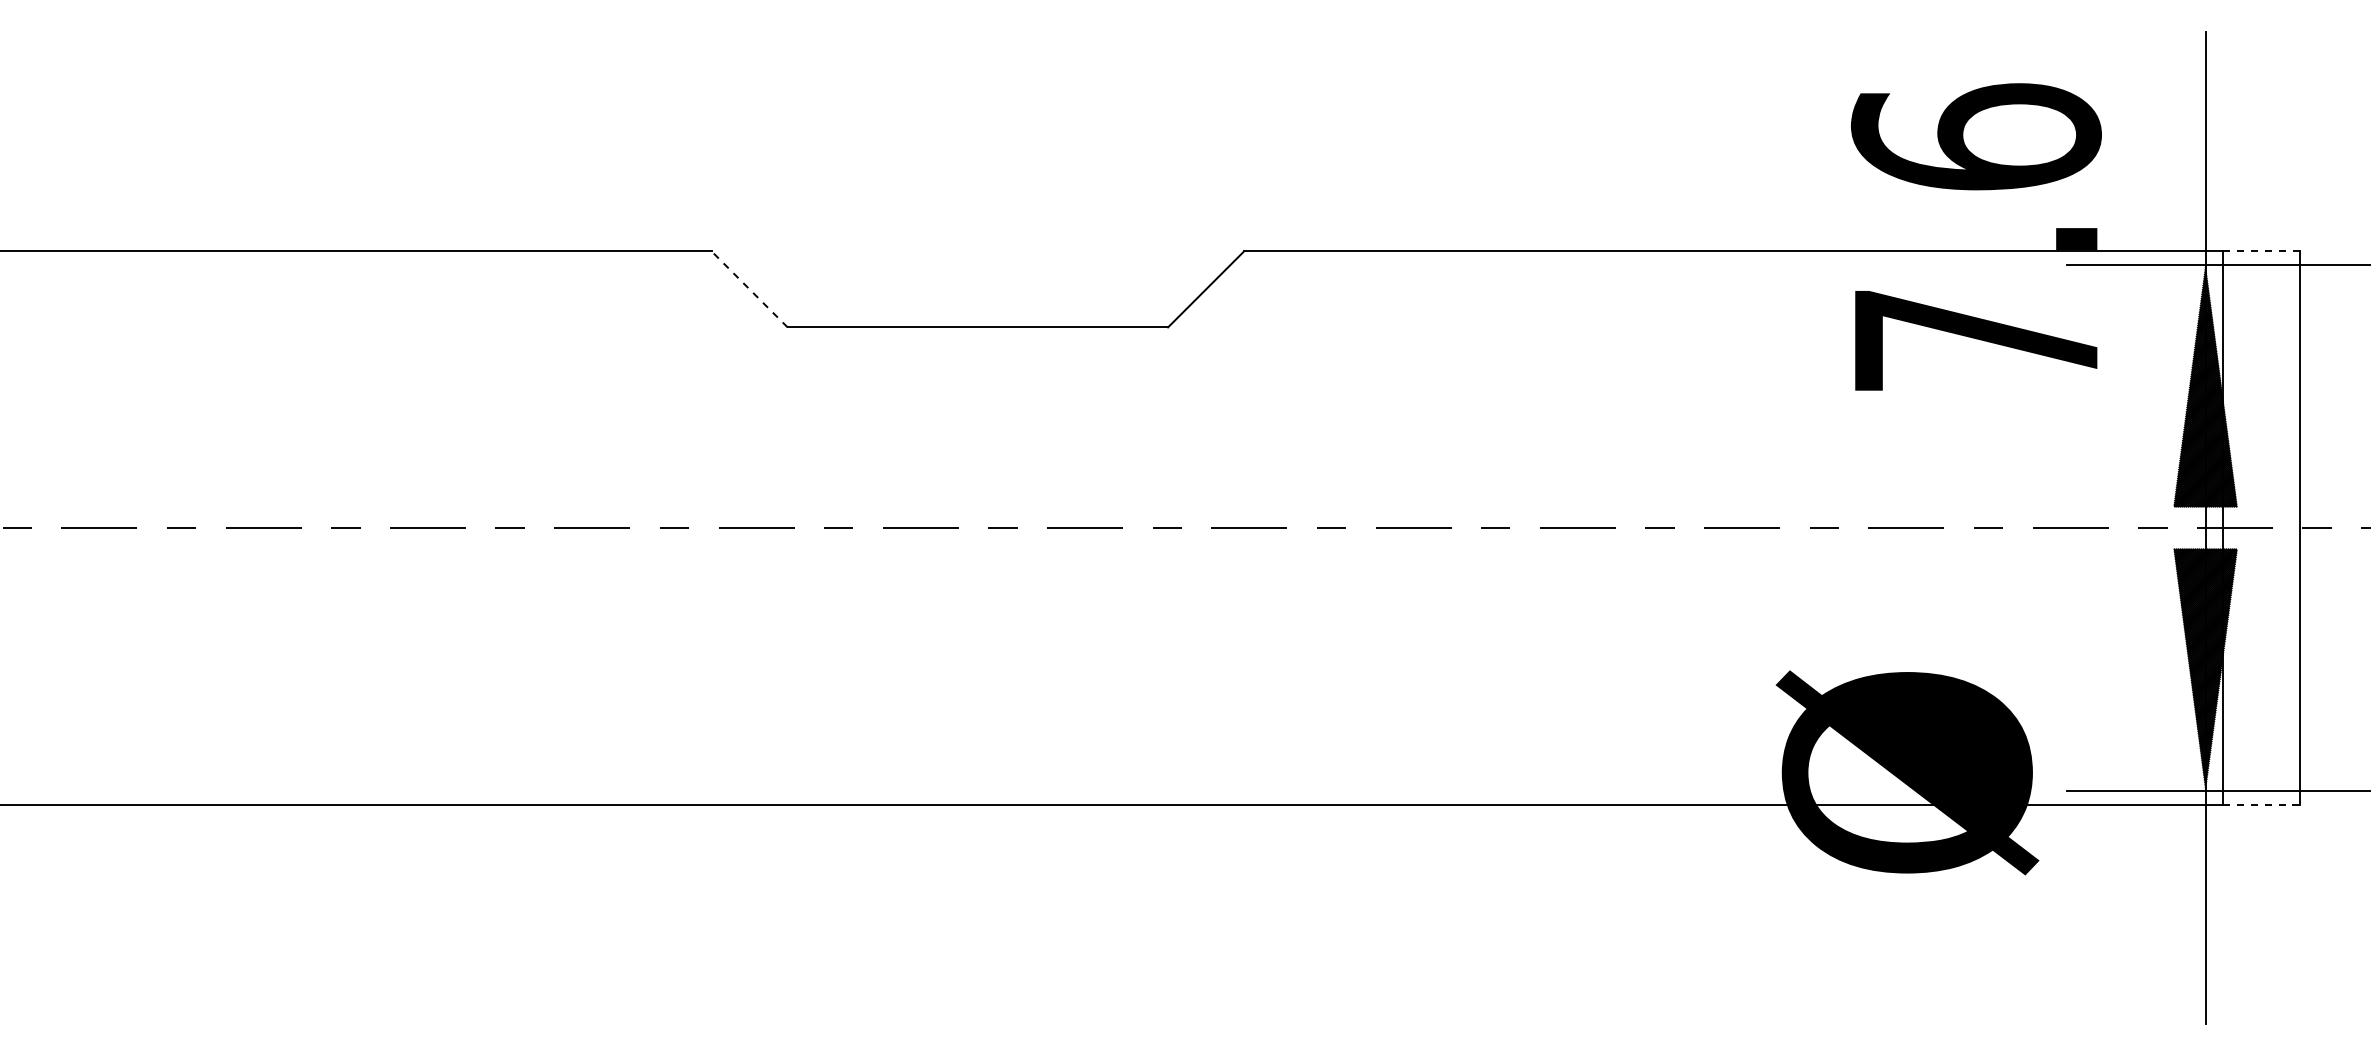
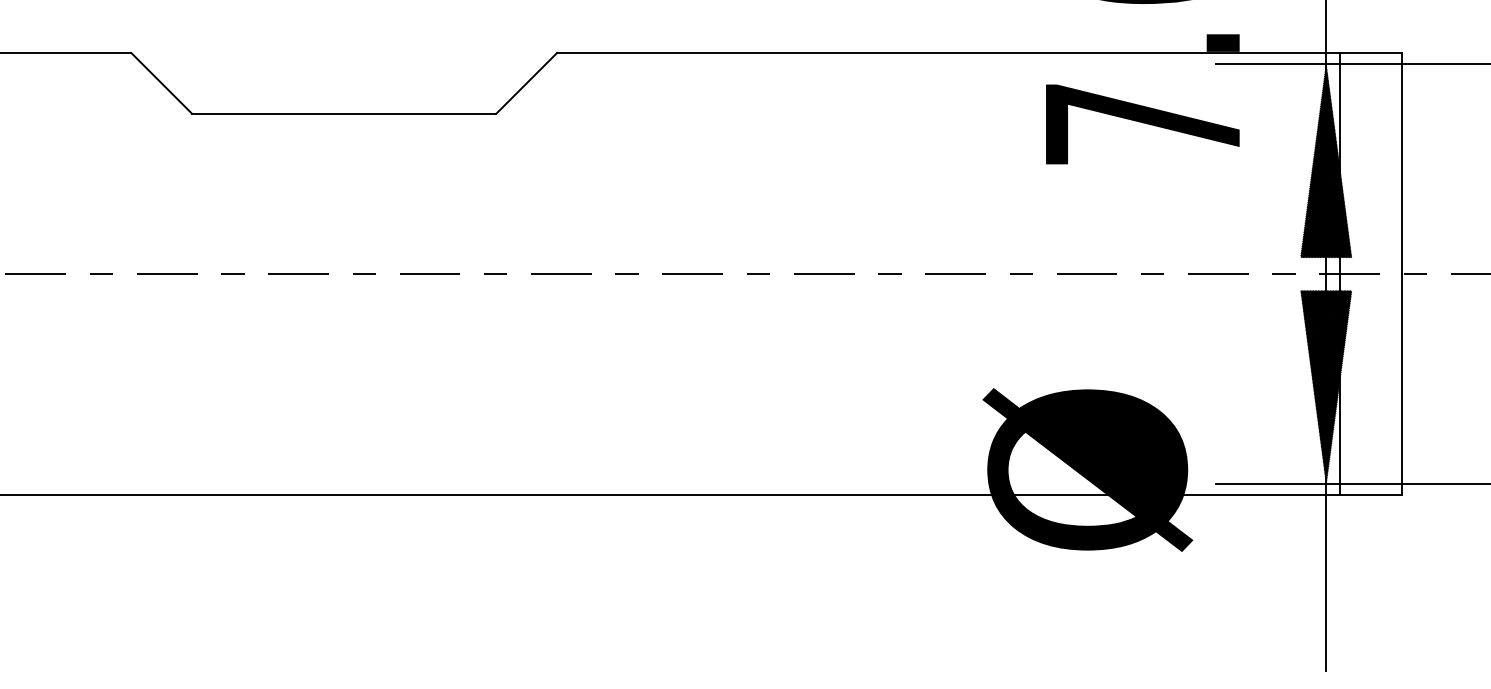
line: (2260, 251) -> (1370, 53), dashed -> solid
line: (749, 289) -> (161, 83), dashed -> solid
line: (2261, 804) -> (1370, 495), dashed -> solid

